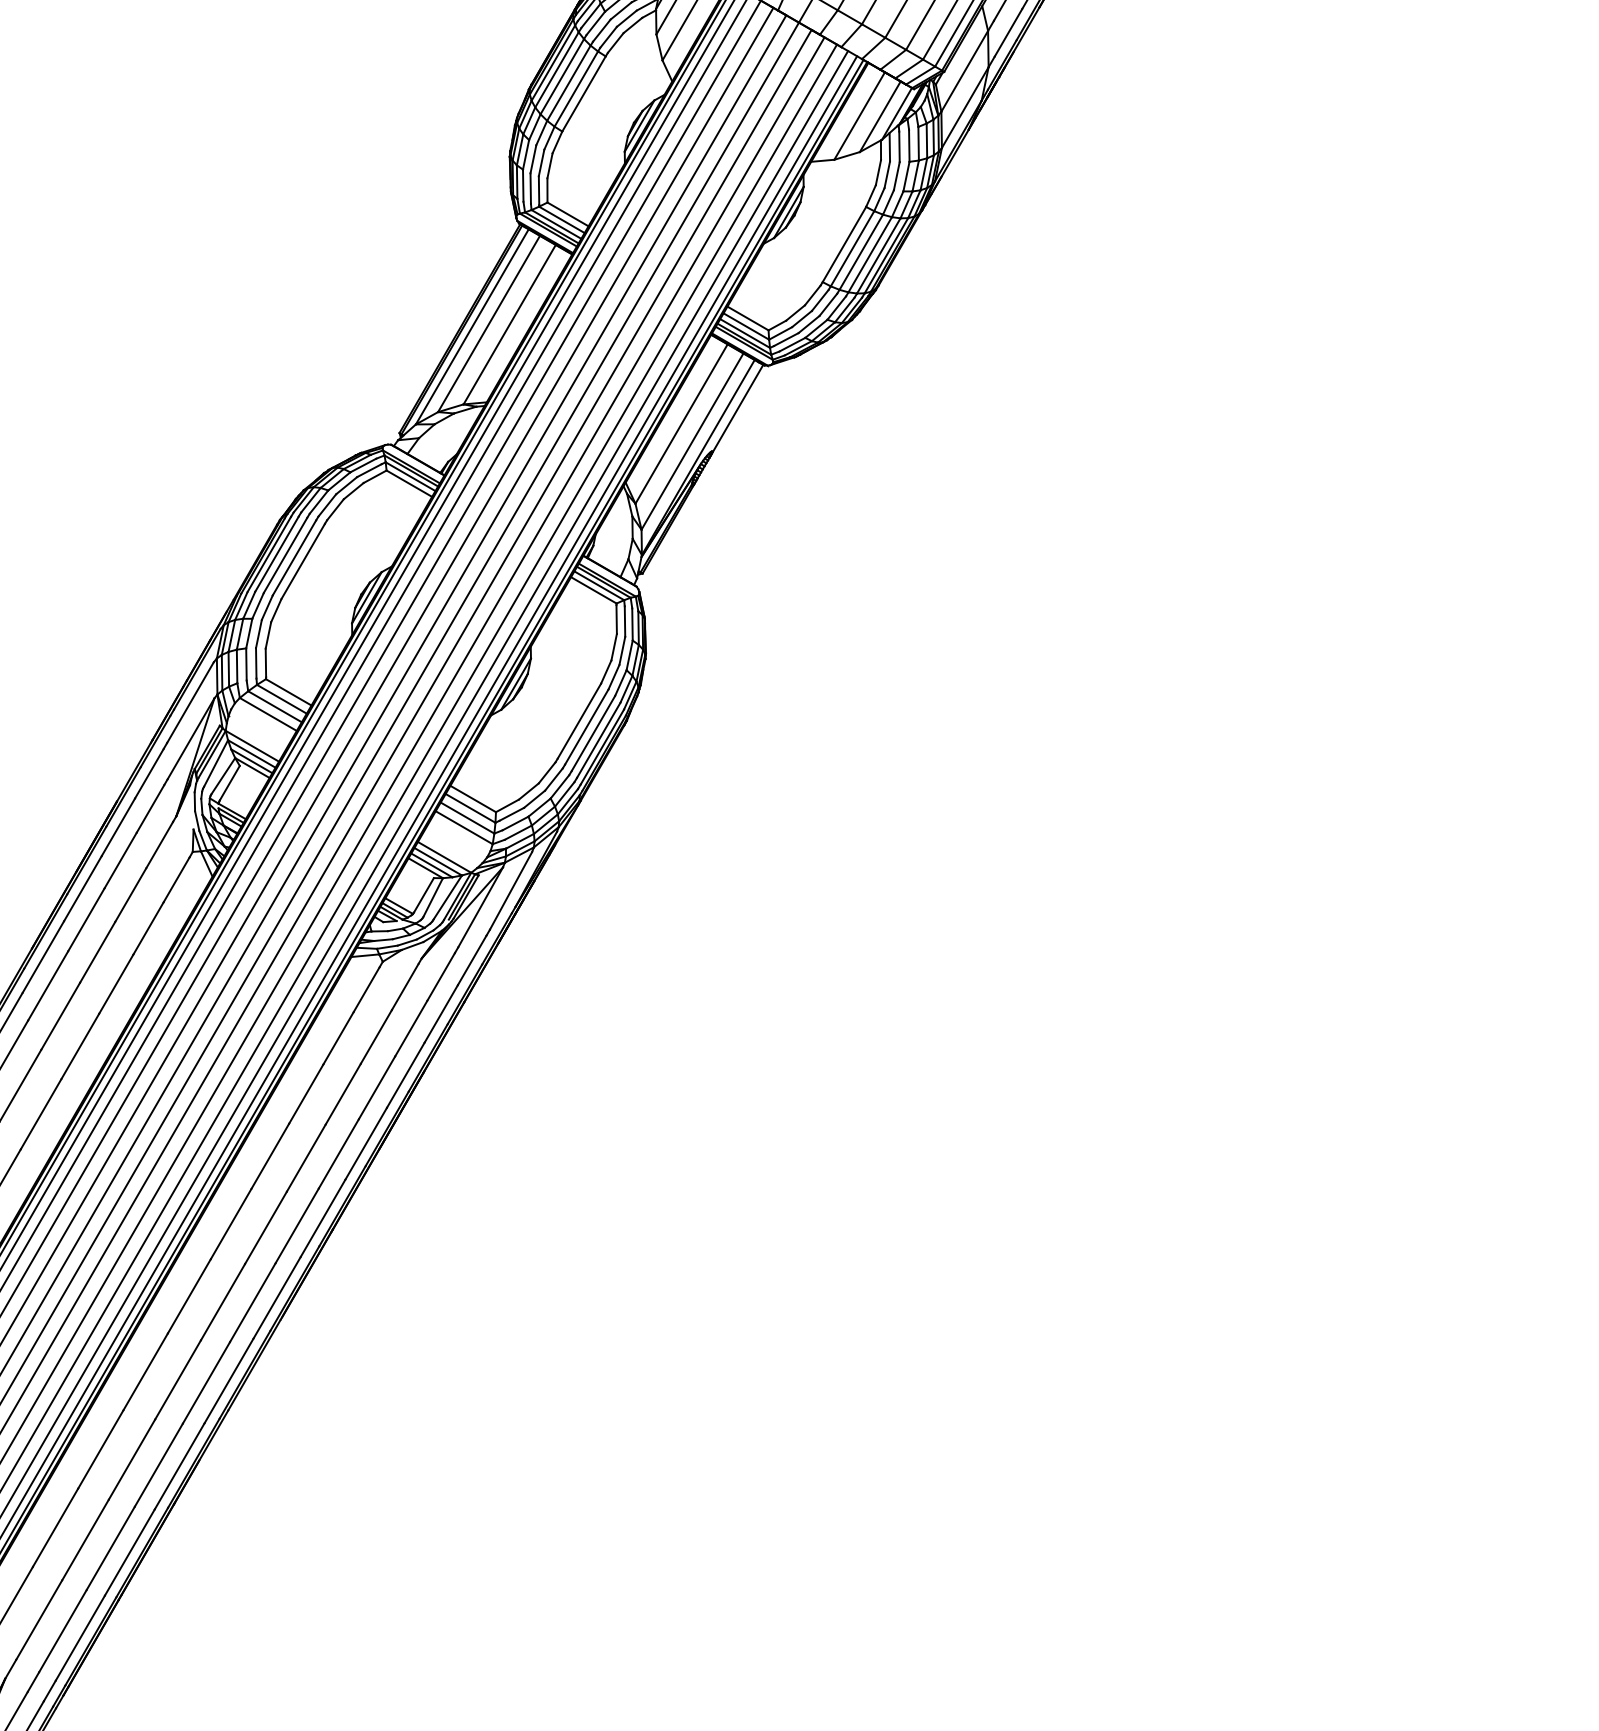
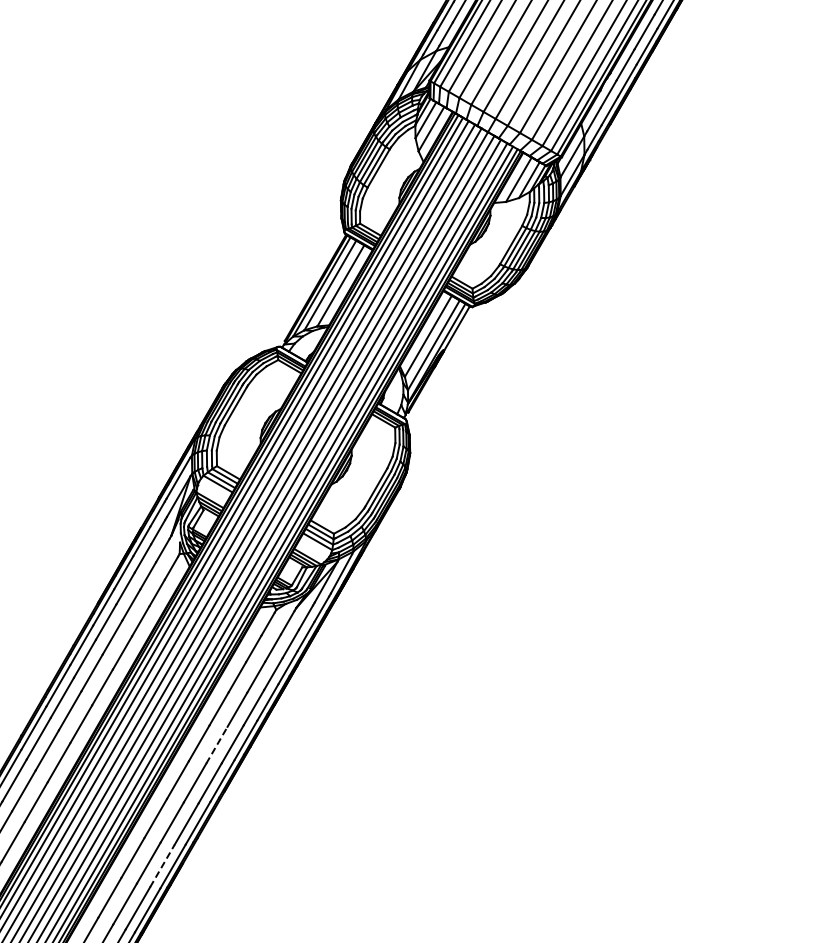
line: (267, 1226) -> (217, 744), solid -> dashed
line: (158, 1464) -> (162, 865), solid -> dashed

